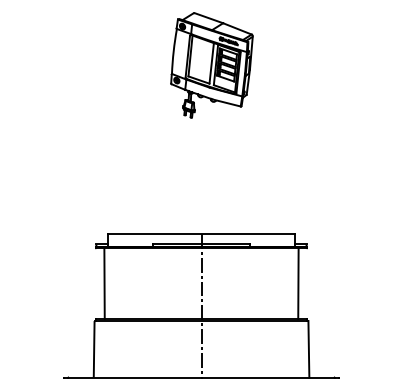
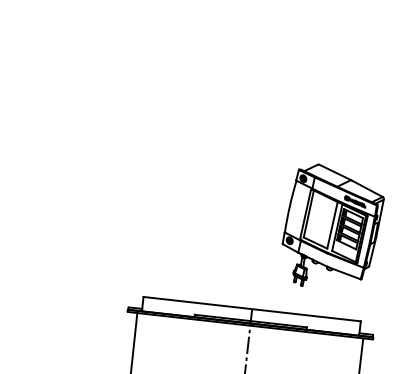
part: (211, 65) -> (331, 227), moved

